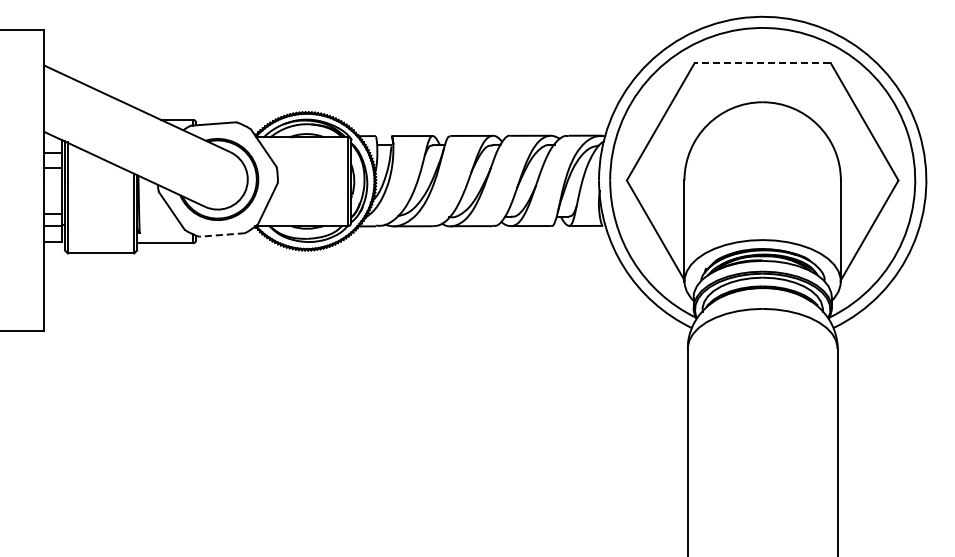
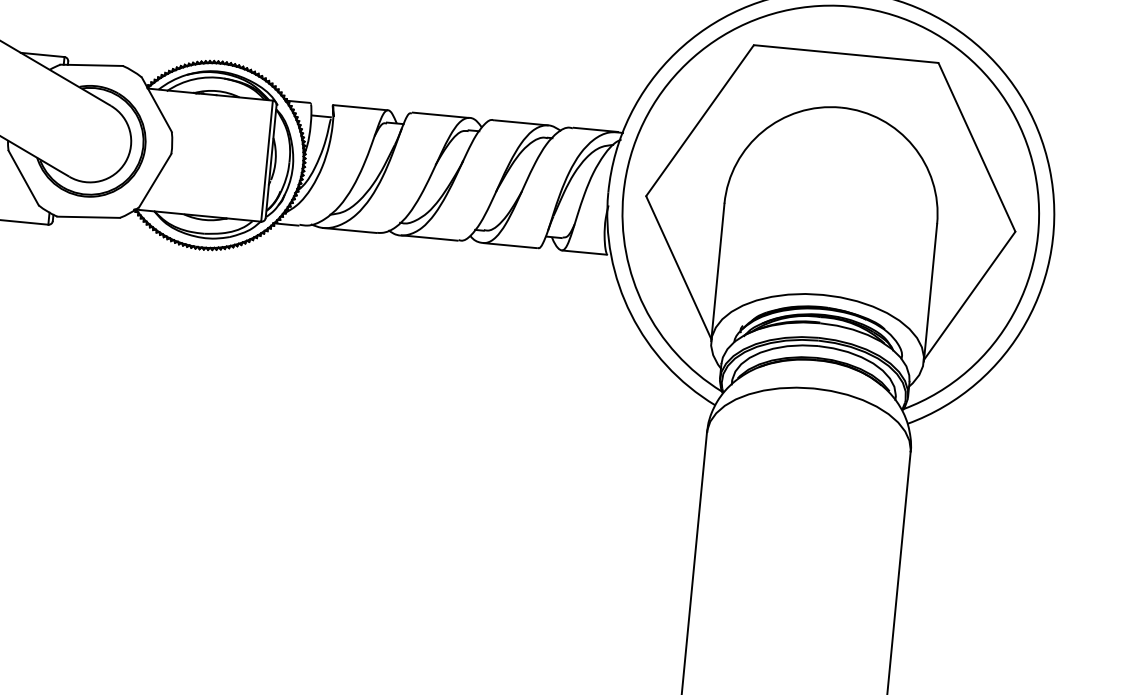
line: (762, 62) -> (845, 53), dashed -> solid
line: (221, 235) -> (87, 217), dashed -> solid

